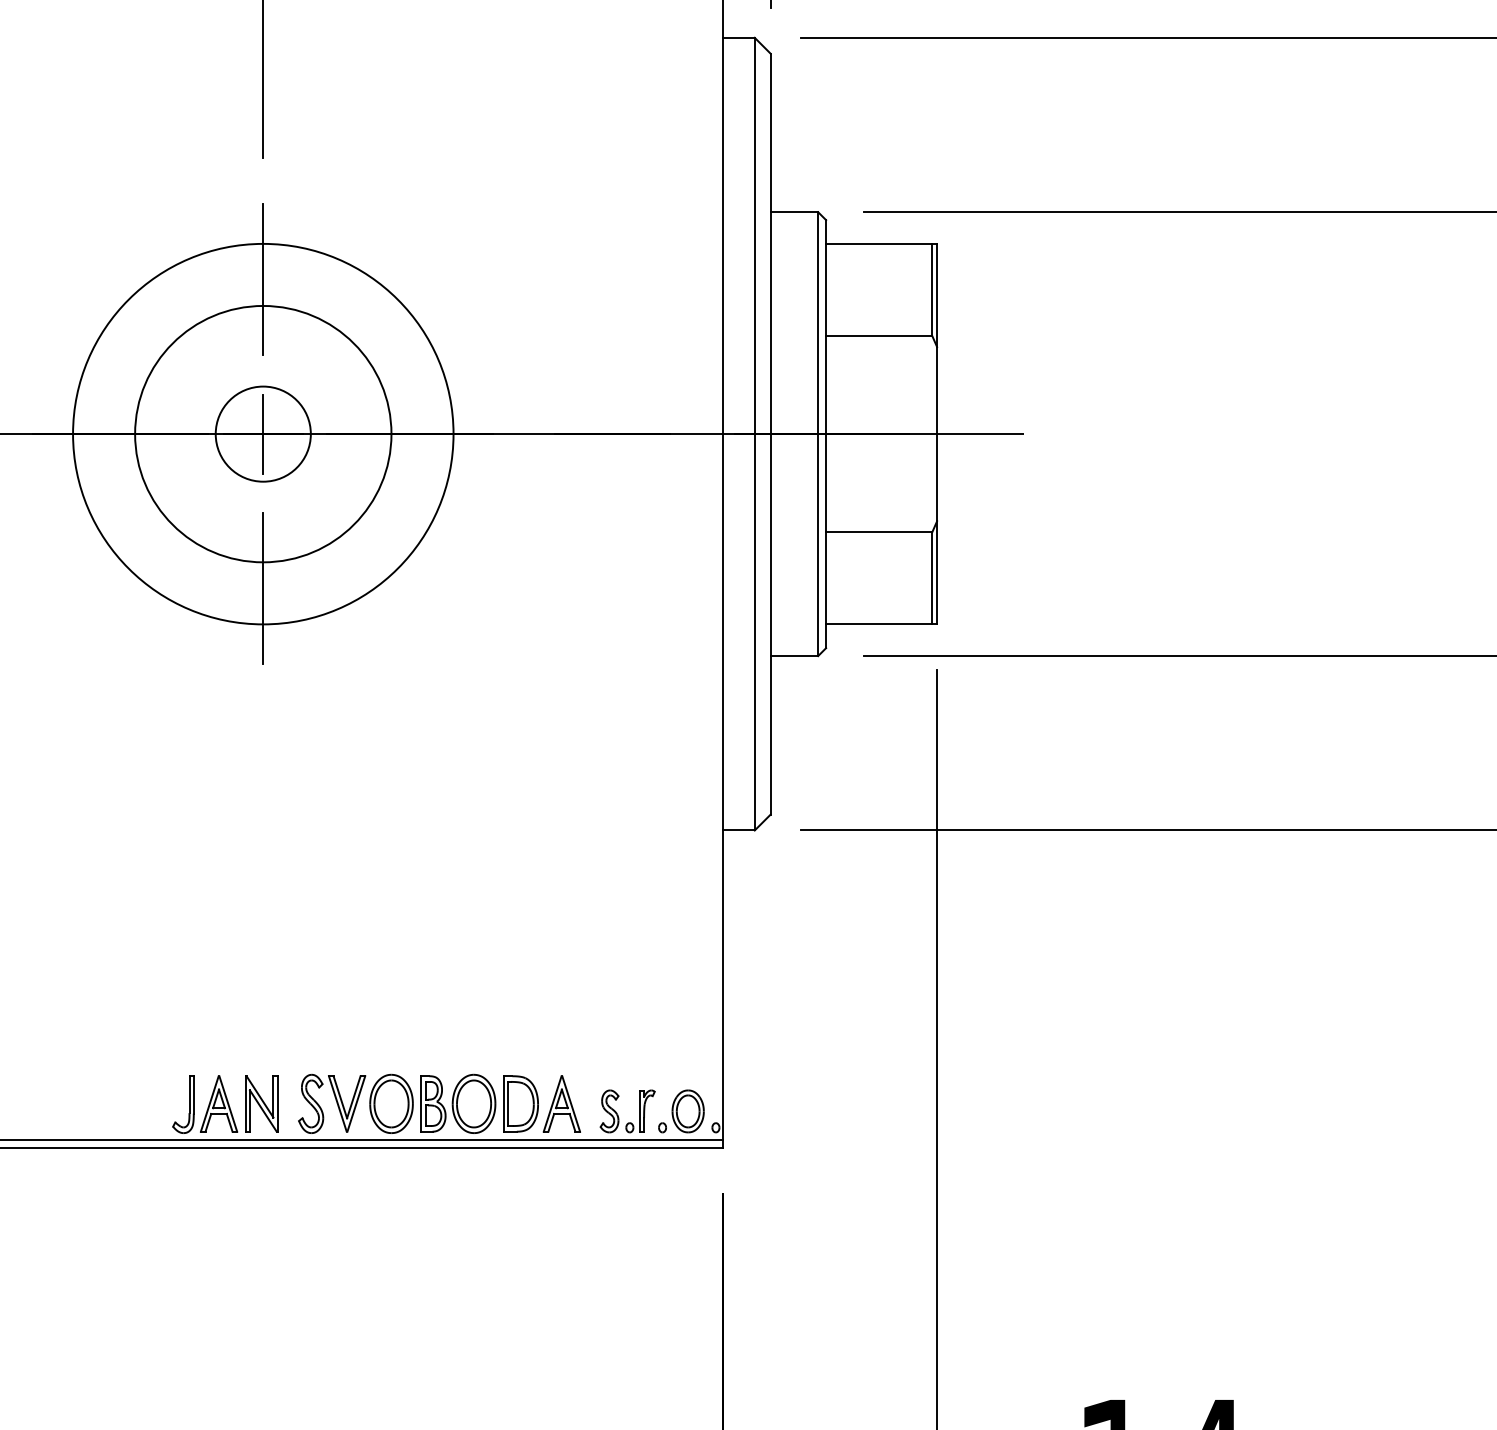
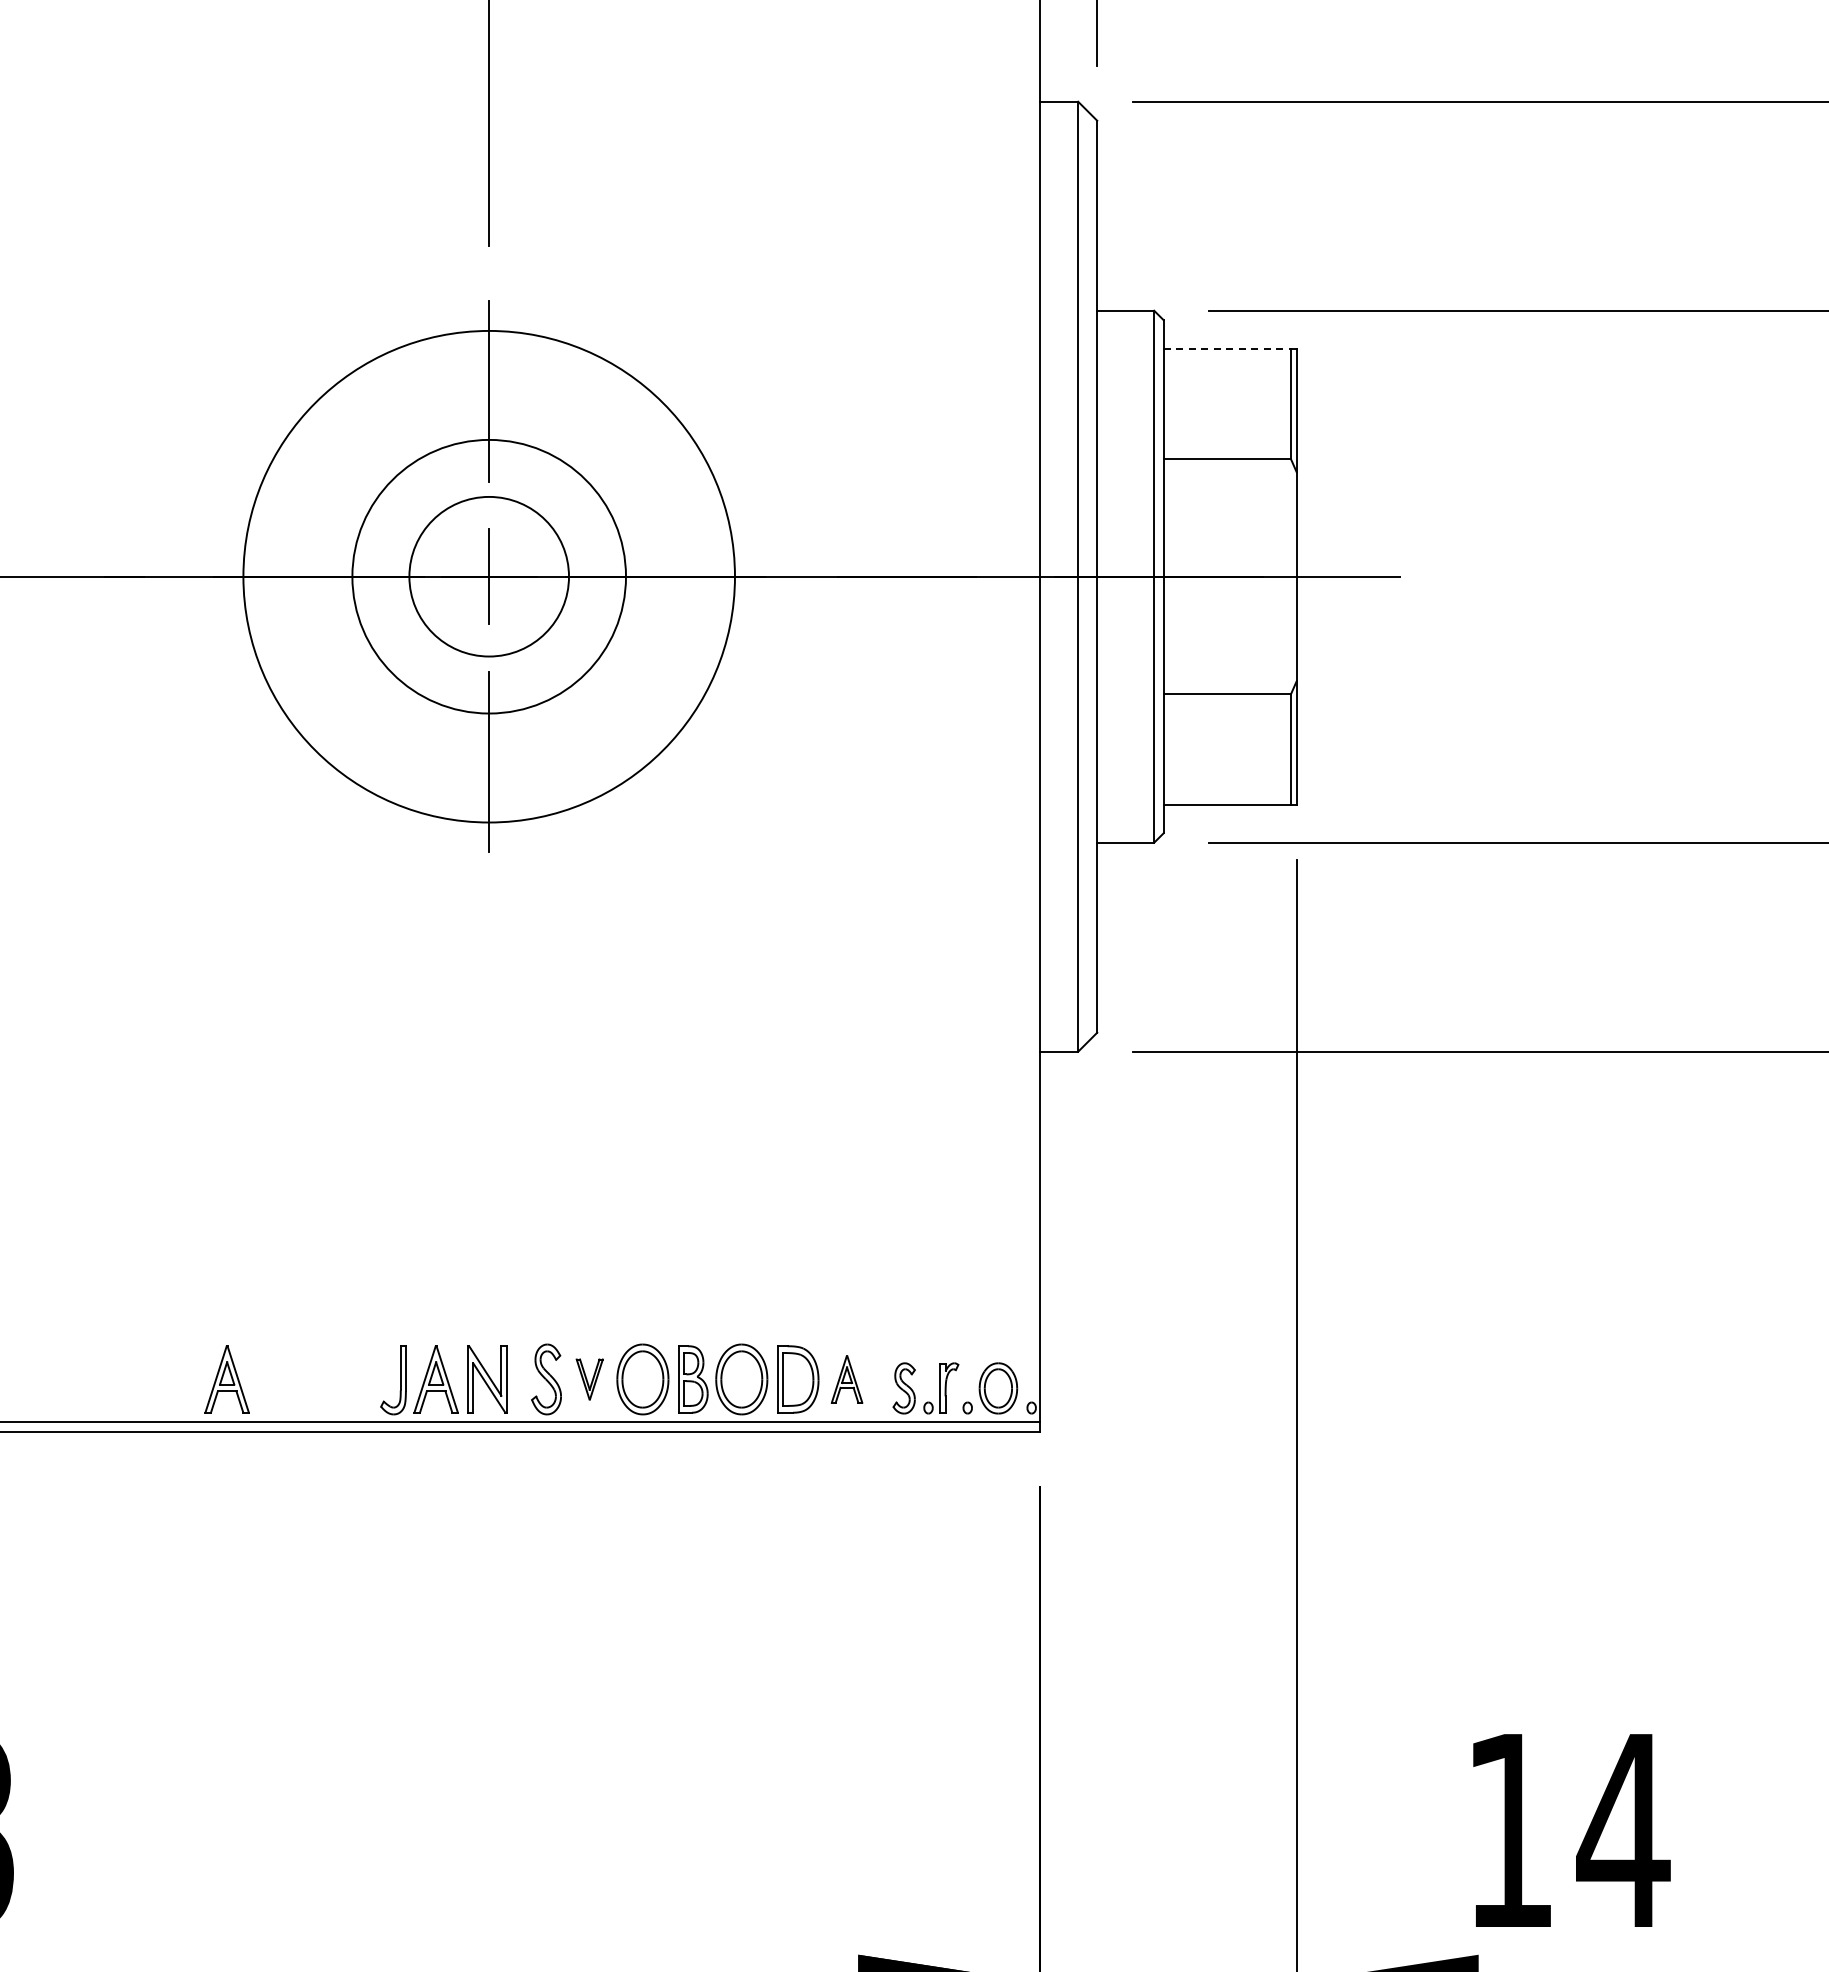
line: (879, 243) -> (1227, 348), solid -> dashed
circle: (262, 433) -> (488, 576), size x1.6
circle: (263, 433) -> (489, 576), size x0.6
circle: (263, 433) -> (489, 576), size x1.4
part: (44, 1103) -> (226, 1379), added
part: (346, 1103) -> (589, 1379), size x0.6
part: (561, 1103) -> (846, 1379), size x0.7

